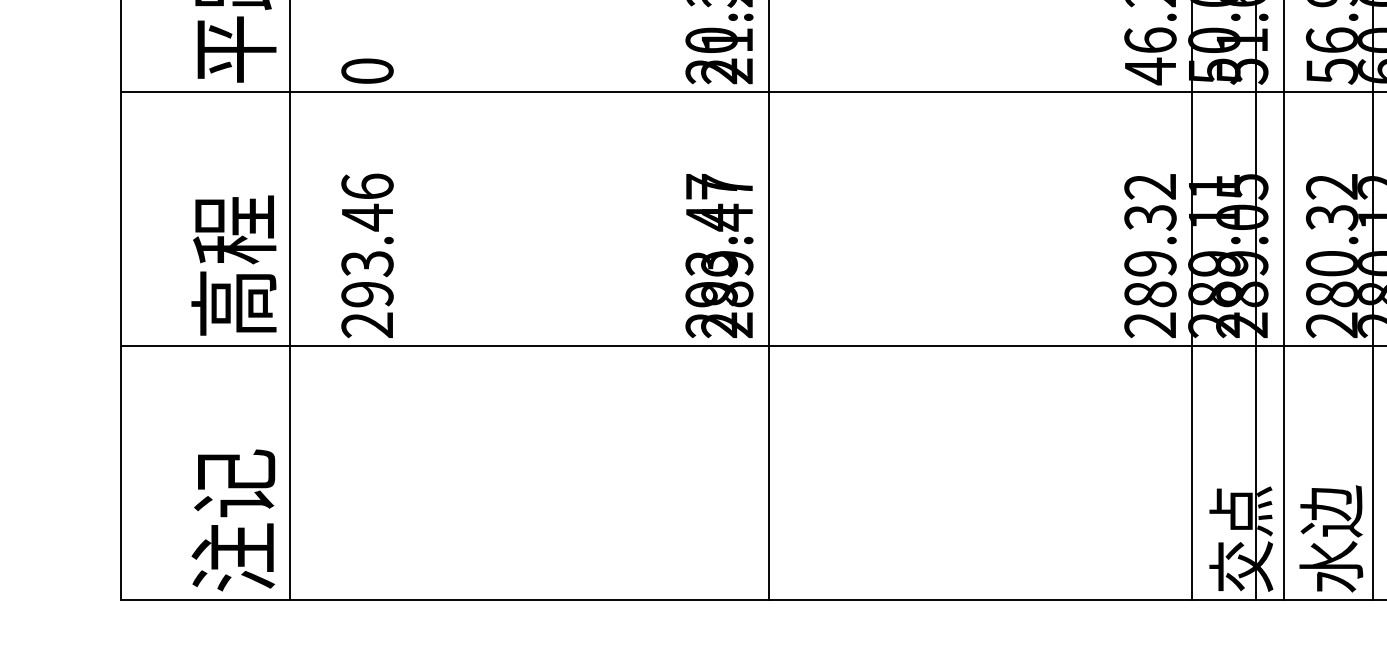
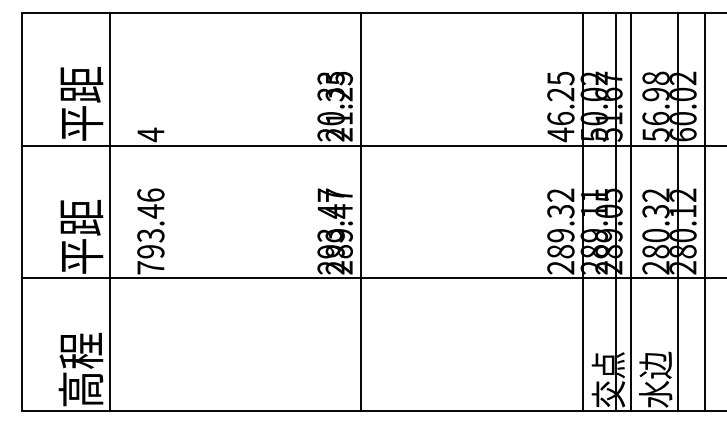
text: (366, 70) -> (150, 134), 0 -> 4
text: (233, 265) -> (80, 236), 高程 -> 平距
text: (366, 324) -> (150, 267), 293.46 -> 793.46
text: (233, 519) -> (80, 369), 注记 -> 高程

